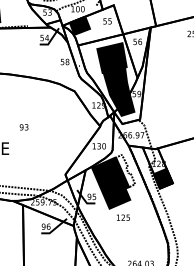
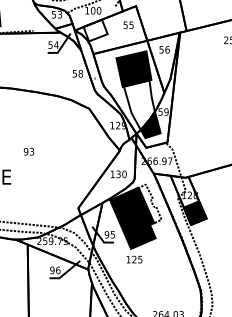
fill: (79, 25) -> (95, 30), removed
fill: (115, 88) -> (138, 105), removed
text: (123, 217) -> (134, 259), moved

